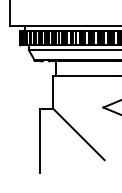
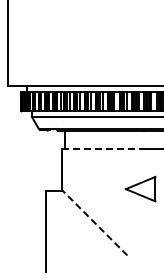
line: (84, 76) -> (102, 149), solid -> dashed
line: (78, 134) -> (94, 223), solid -> dashed

